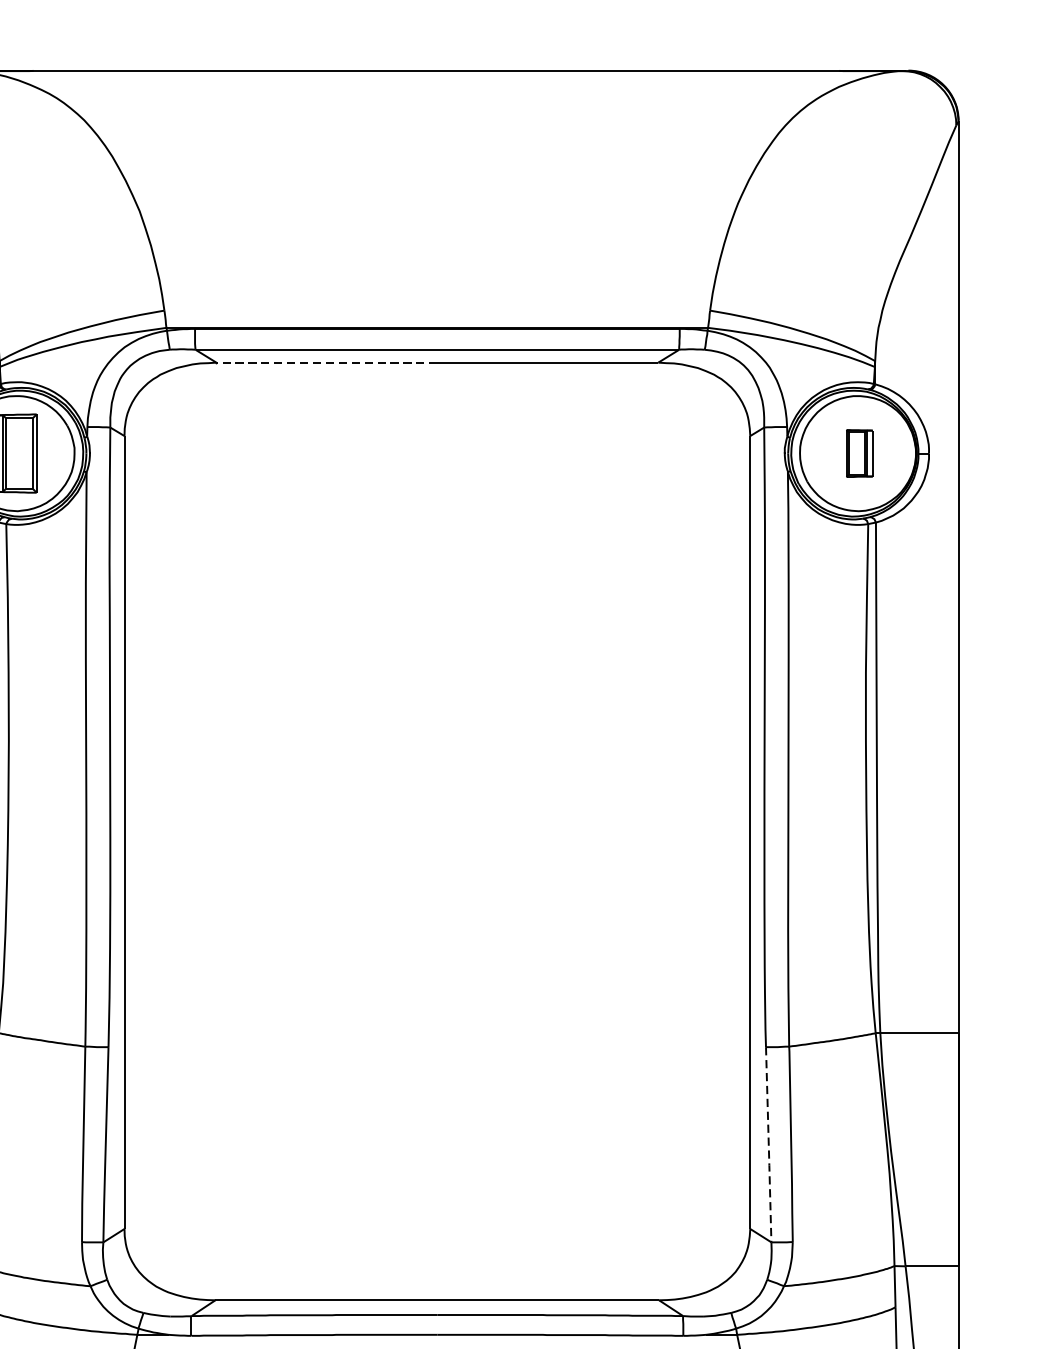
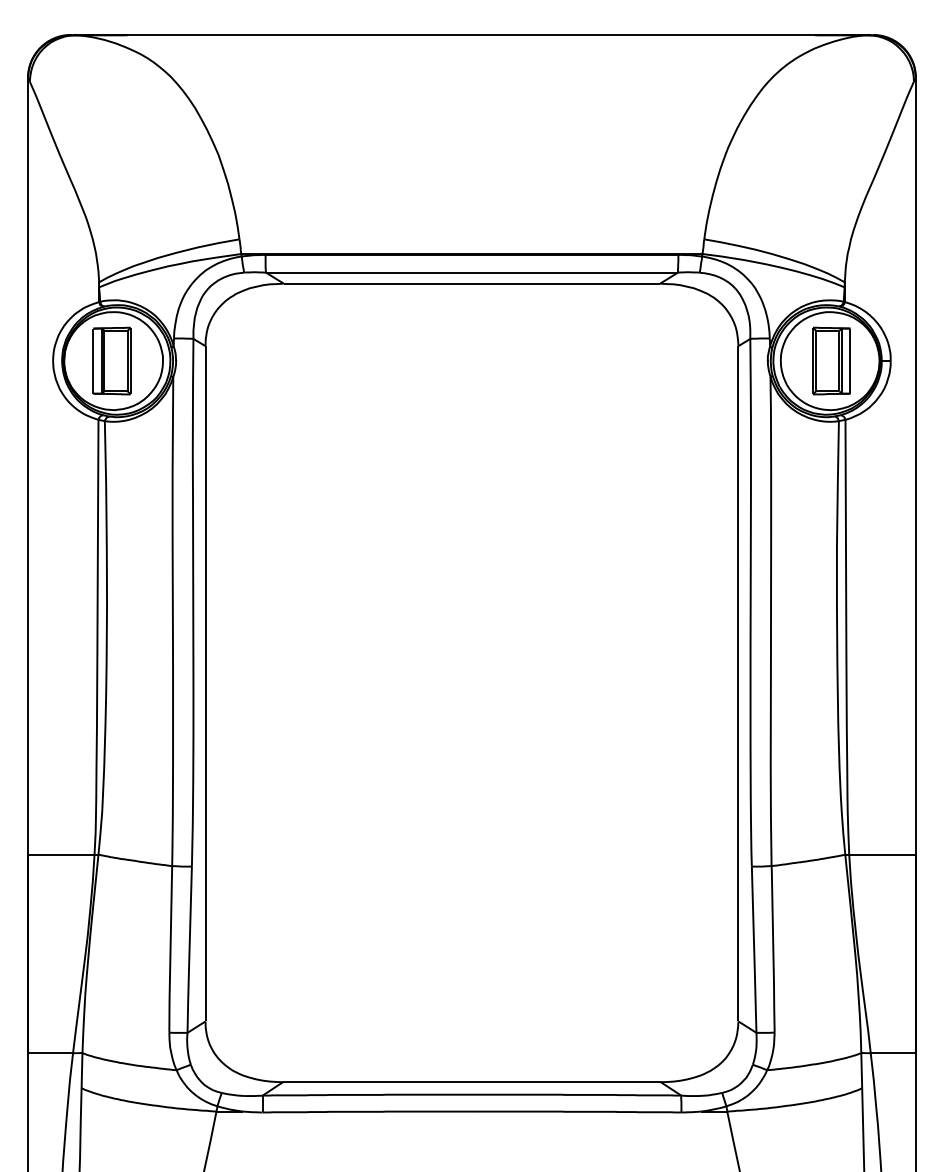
line: (326, 362) -> (377, 283), dashed -> solid
part: (859, 452) -> (831, 360), size x1.67
line: (769, 1146) -> (754, 951), dashed -> solid

